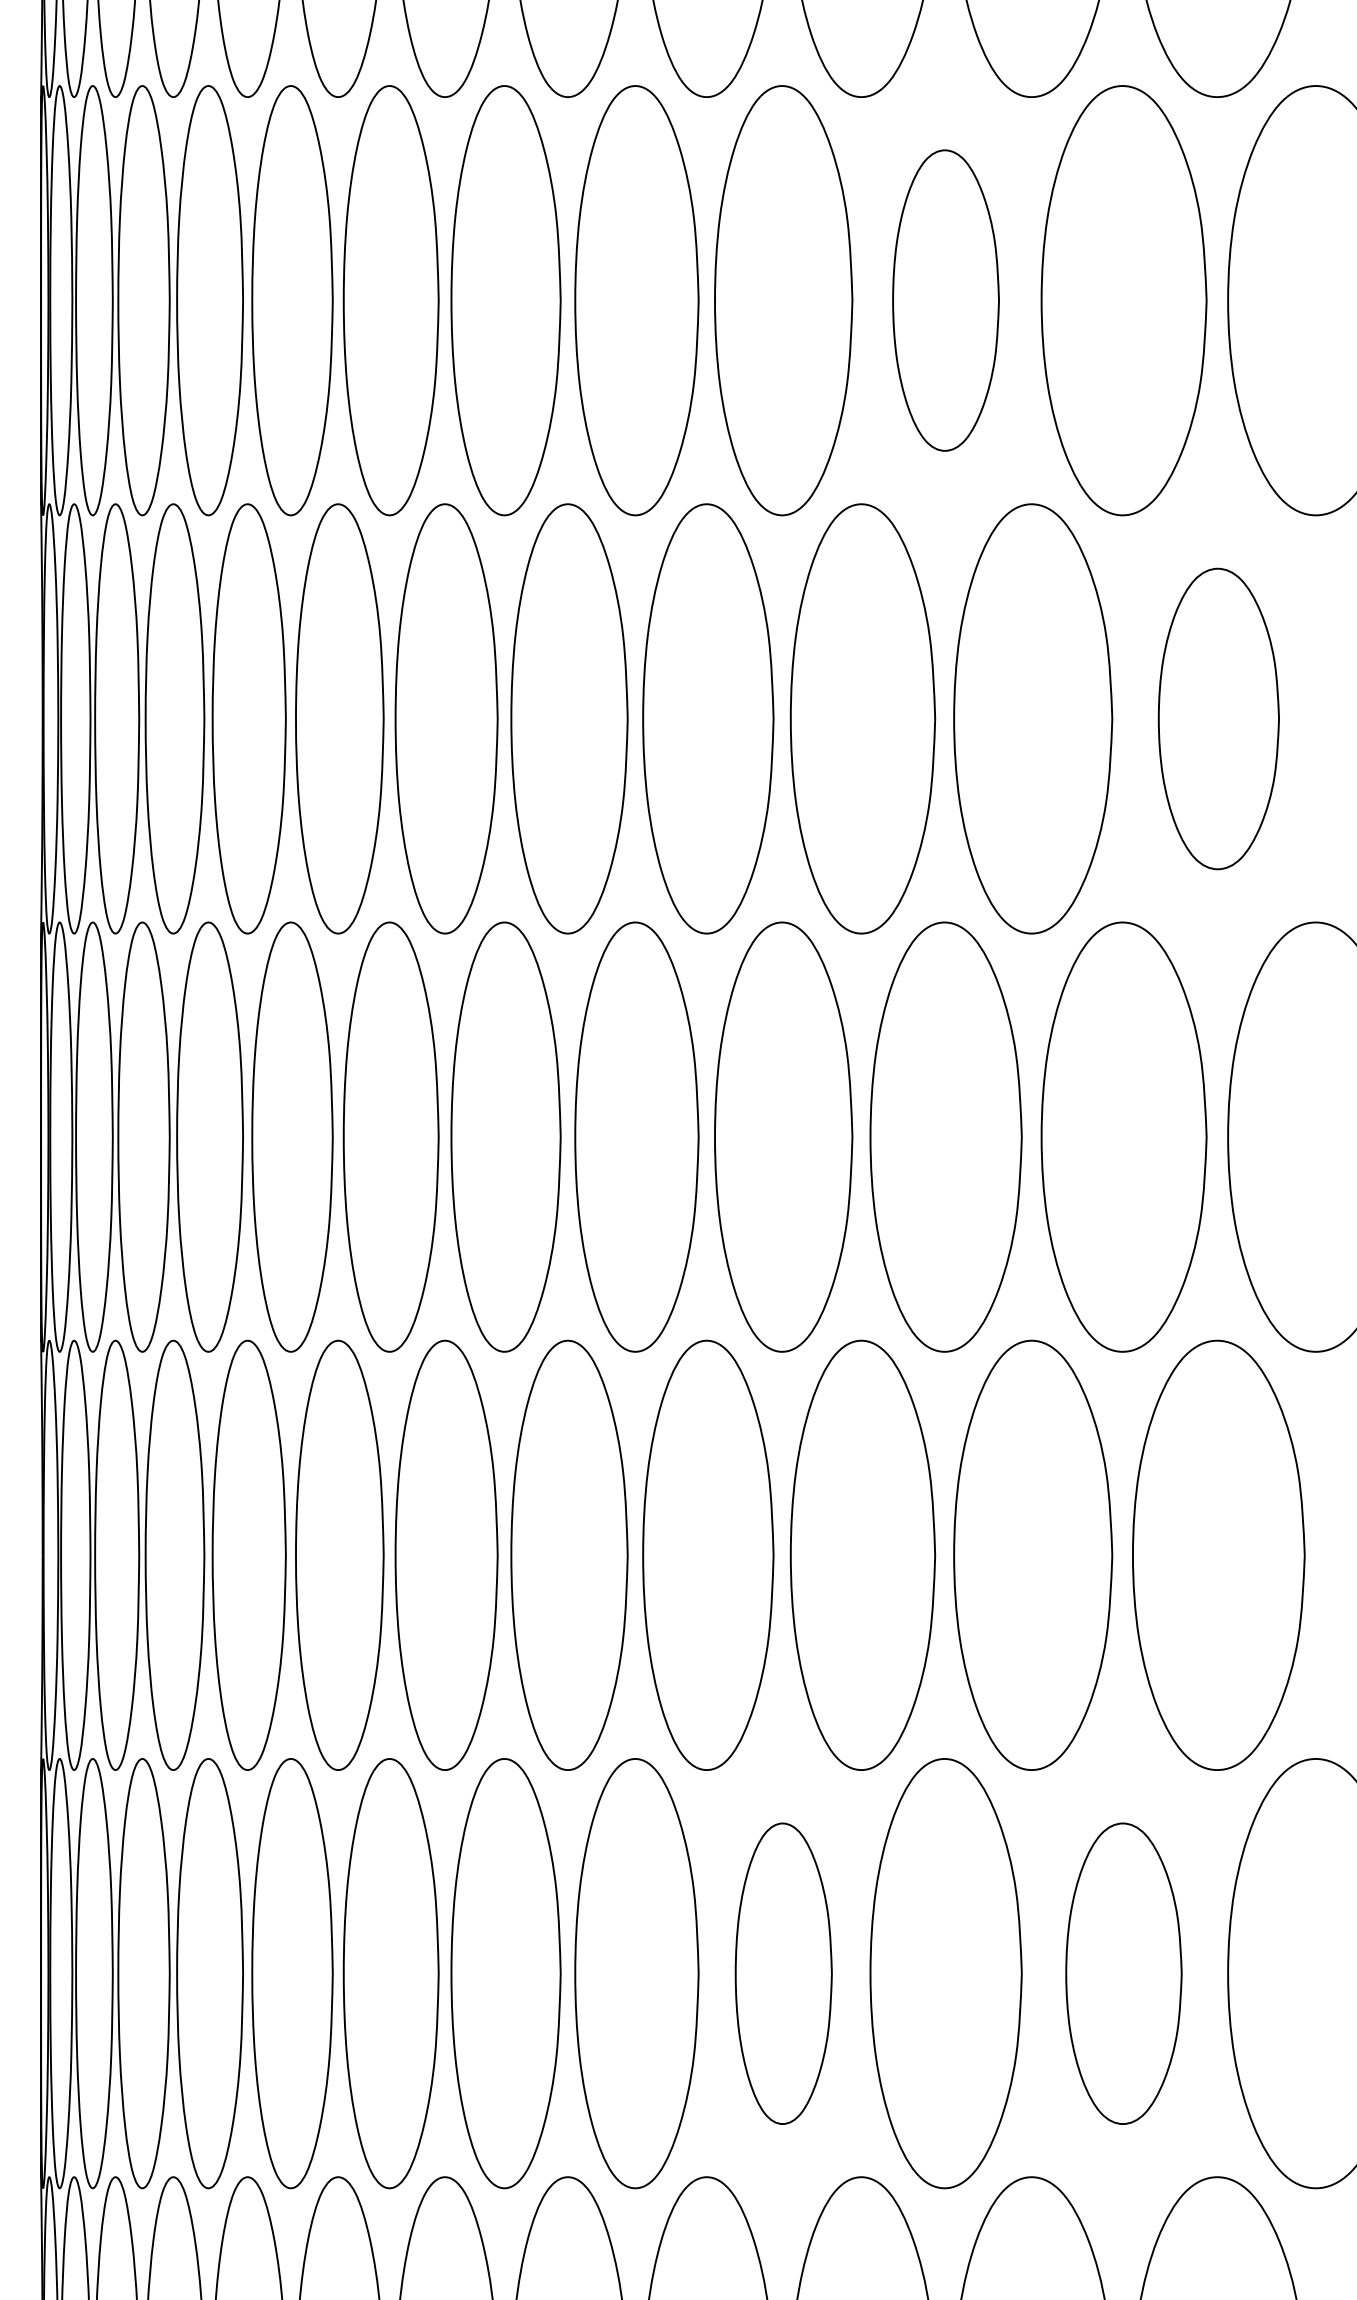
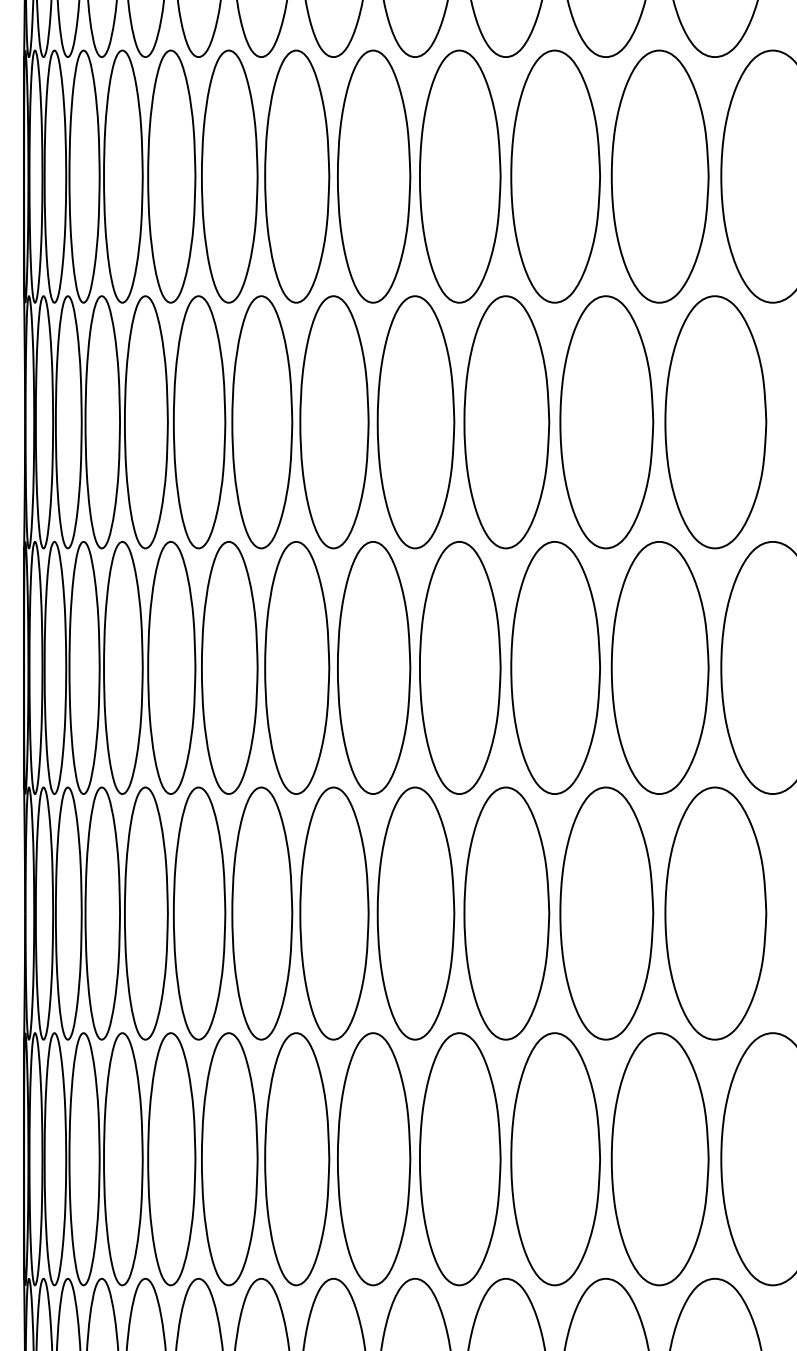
part: (945, 300) -> (555, 176), size x1.43
part: (1218, 719) -> (715, 422), size x1.43
part: (784, 1974) -> (460, 1159), size x1.43
part: (1122, 1974) -> (659, 1159), size x1.43

